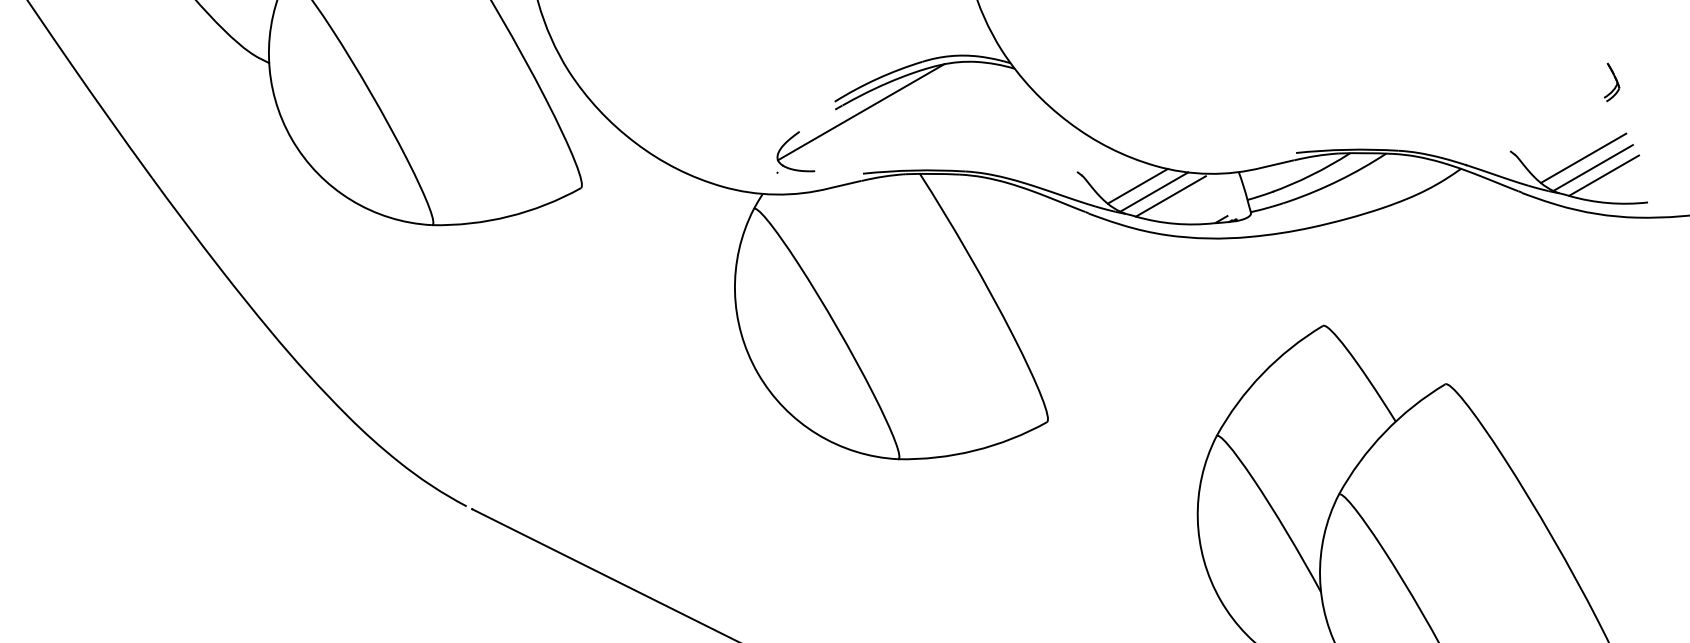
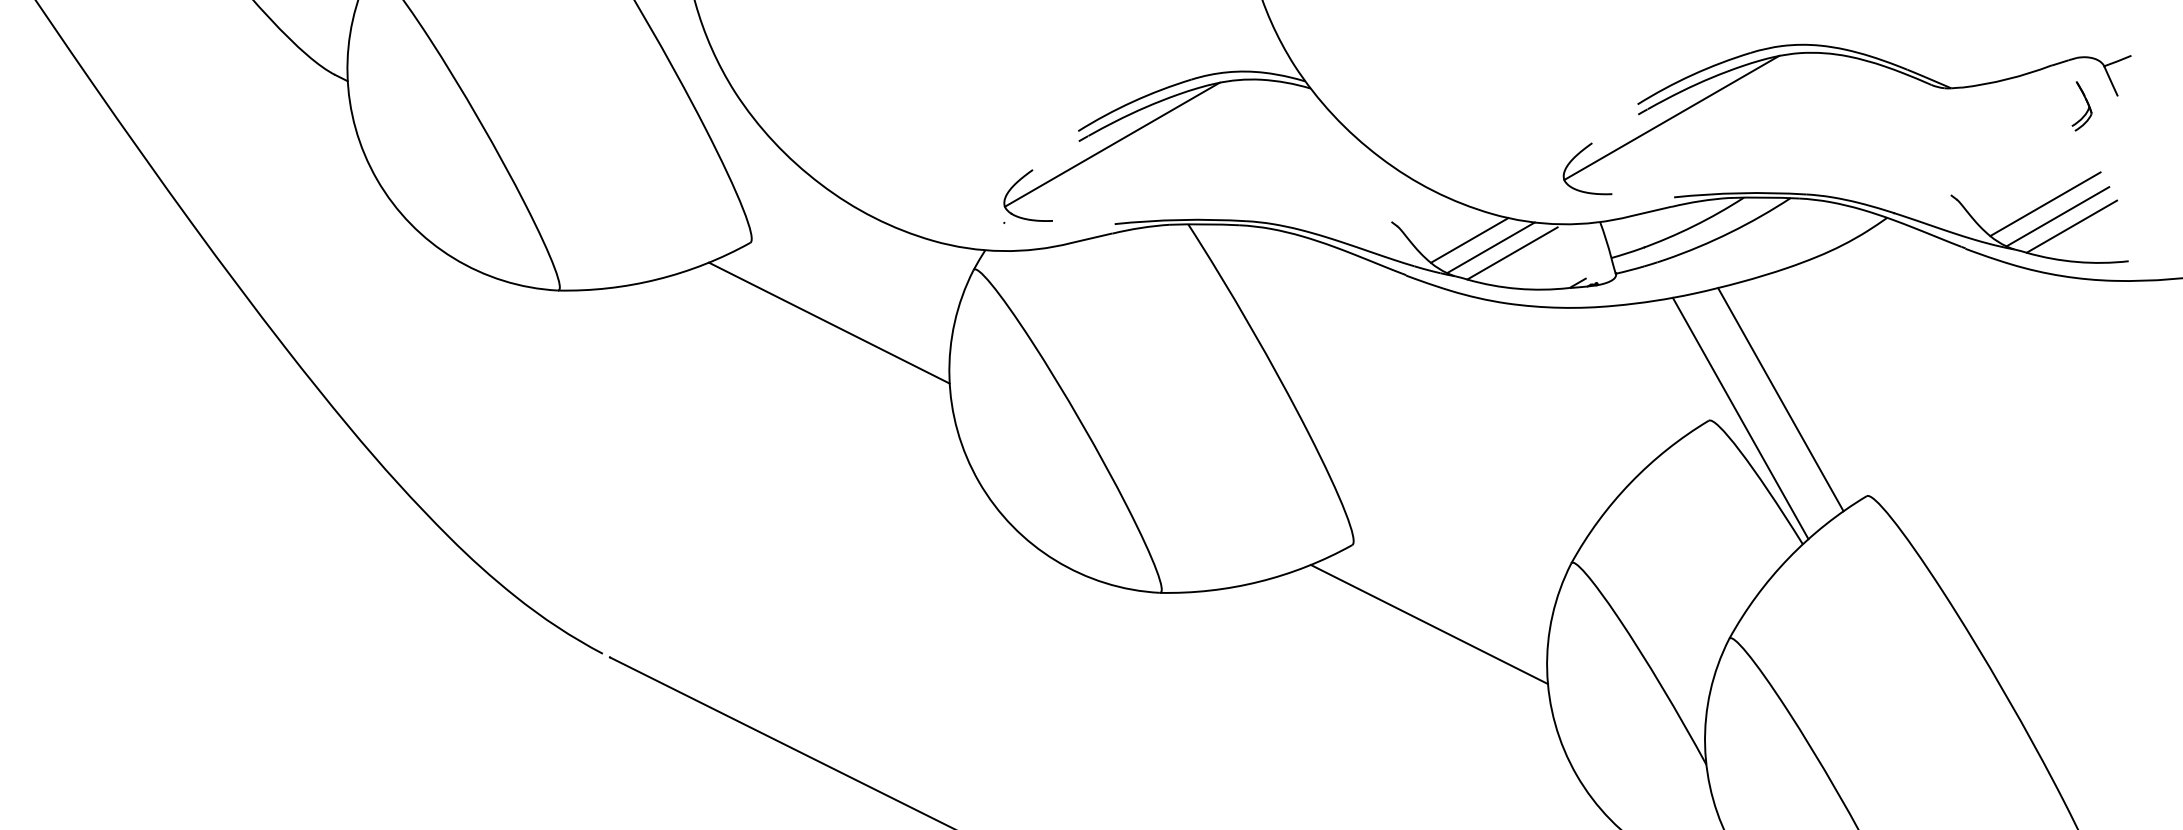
part: (1444, 48) -> (1865, 62), added
line: (641, 250) -> (828, 323), added
line: (1378, 309) -> (1780, 399), added
line: (1347, 323) -> (1740, 417), added
line: (1106, 483) -> (1429, 624), added

